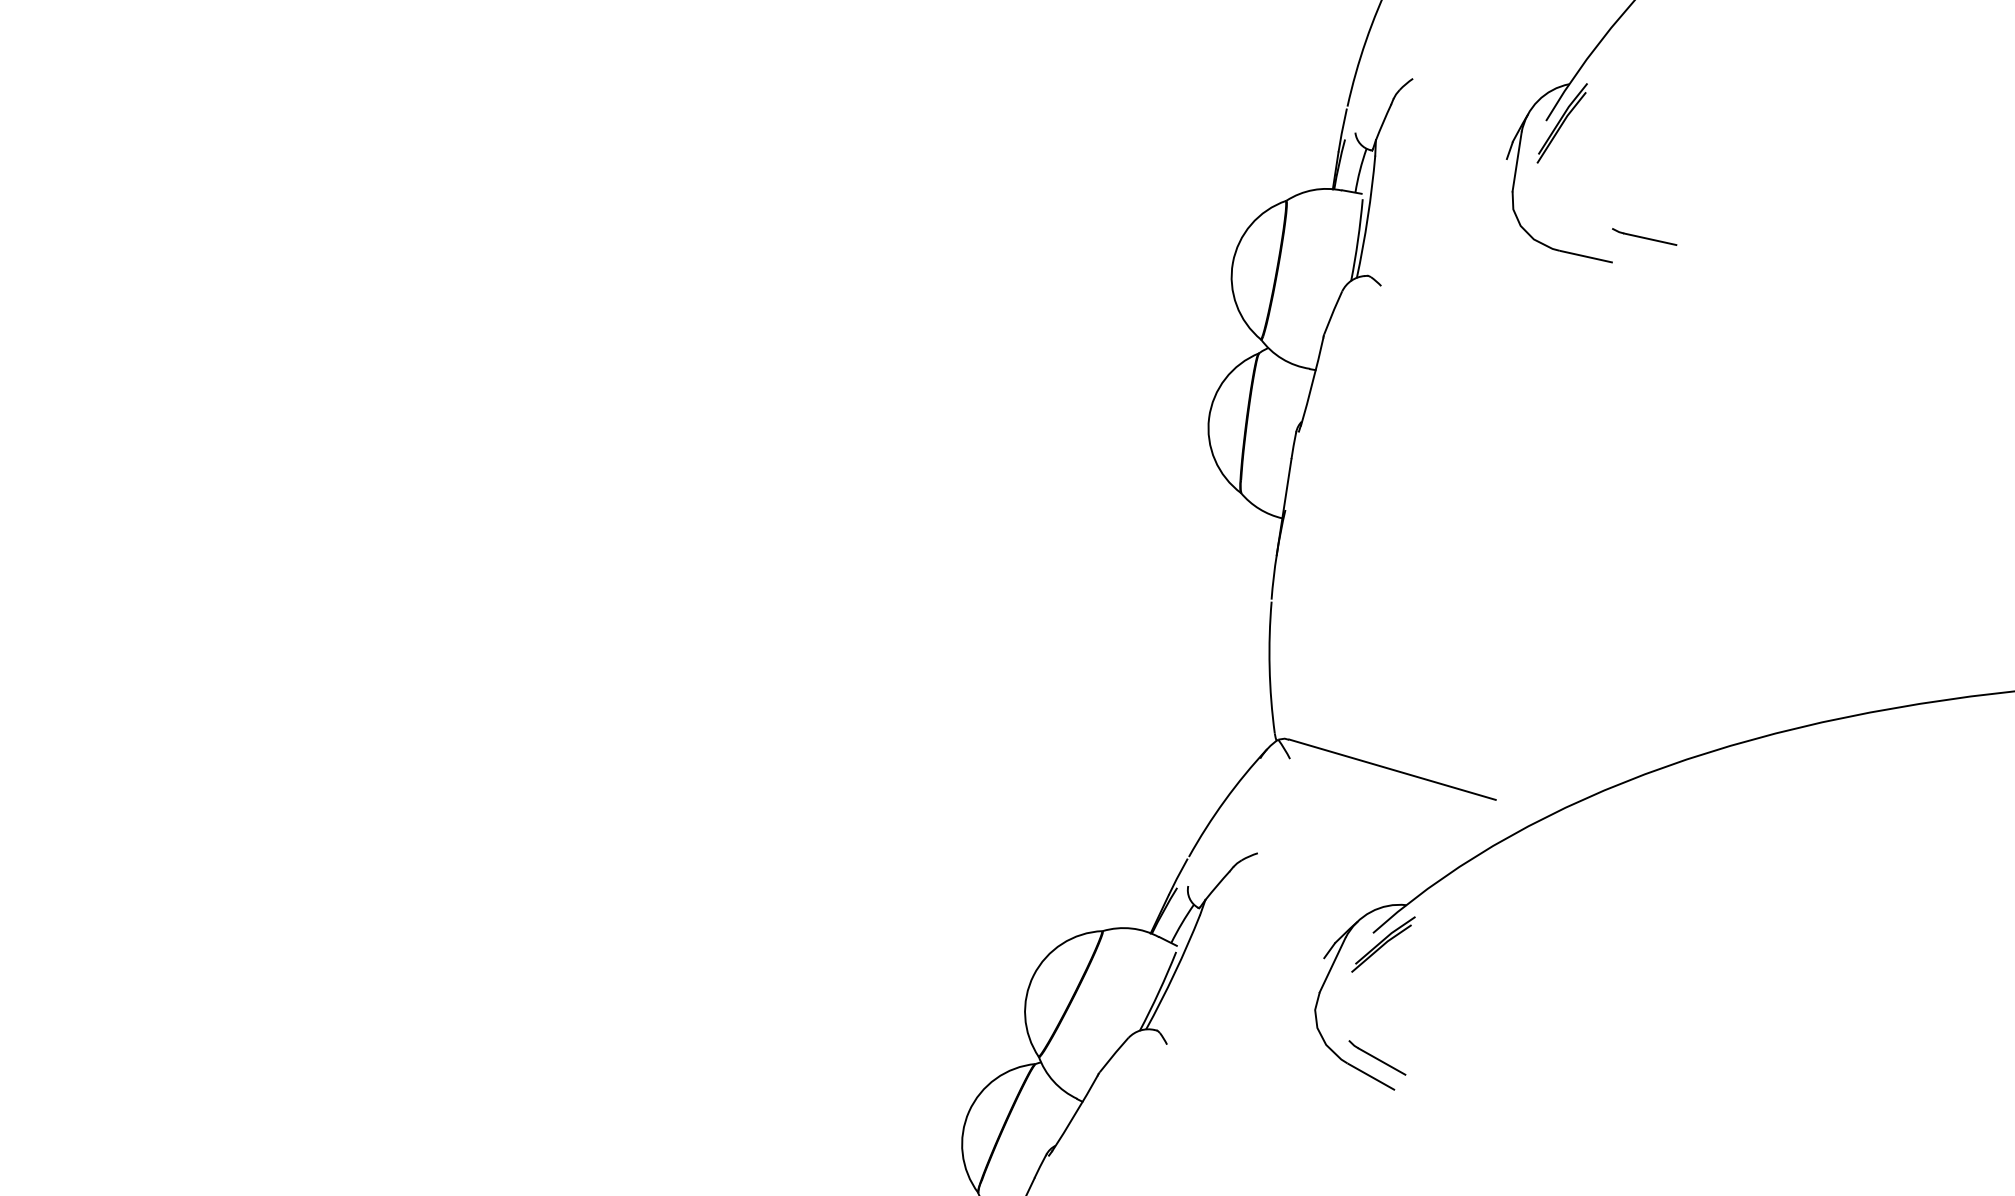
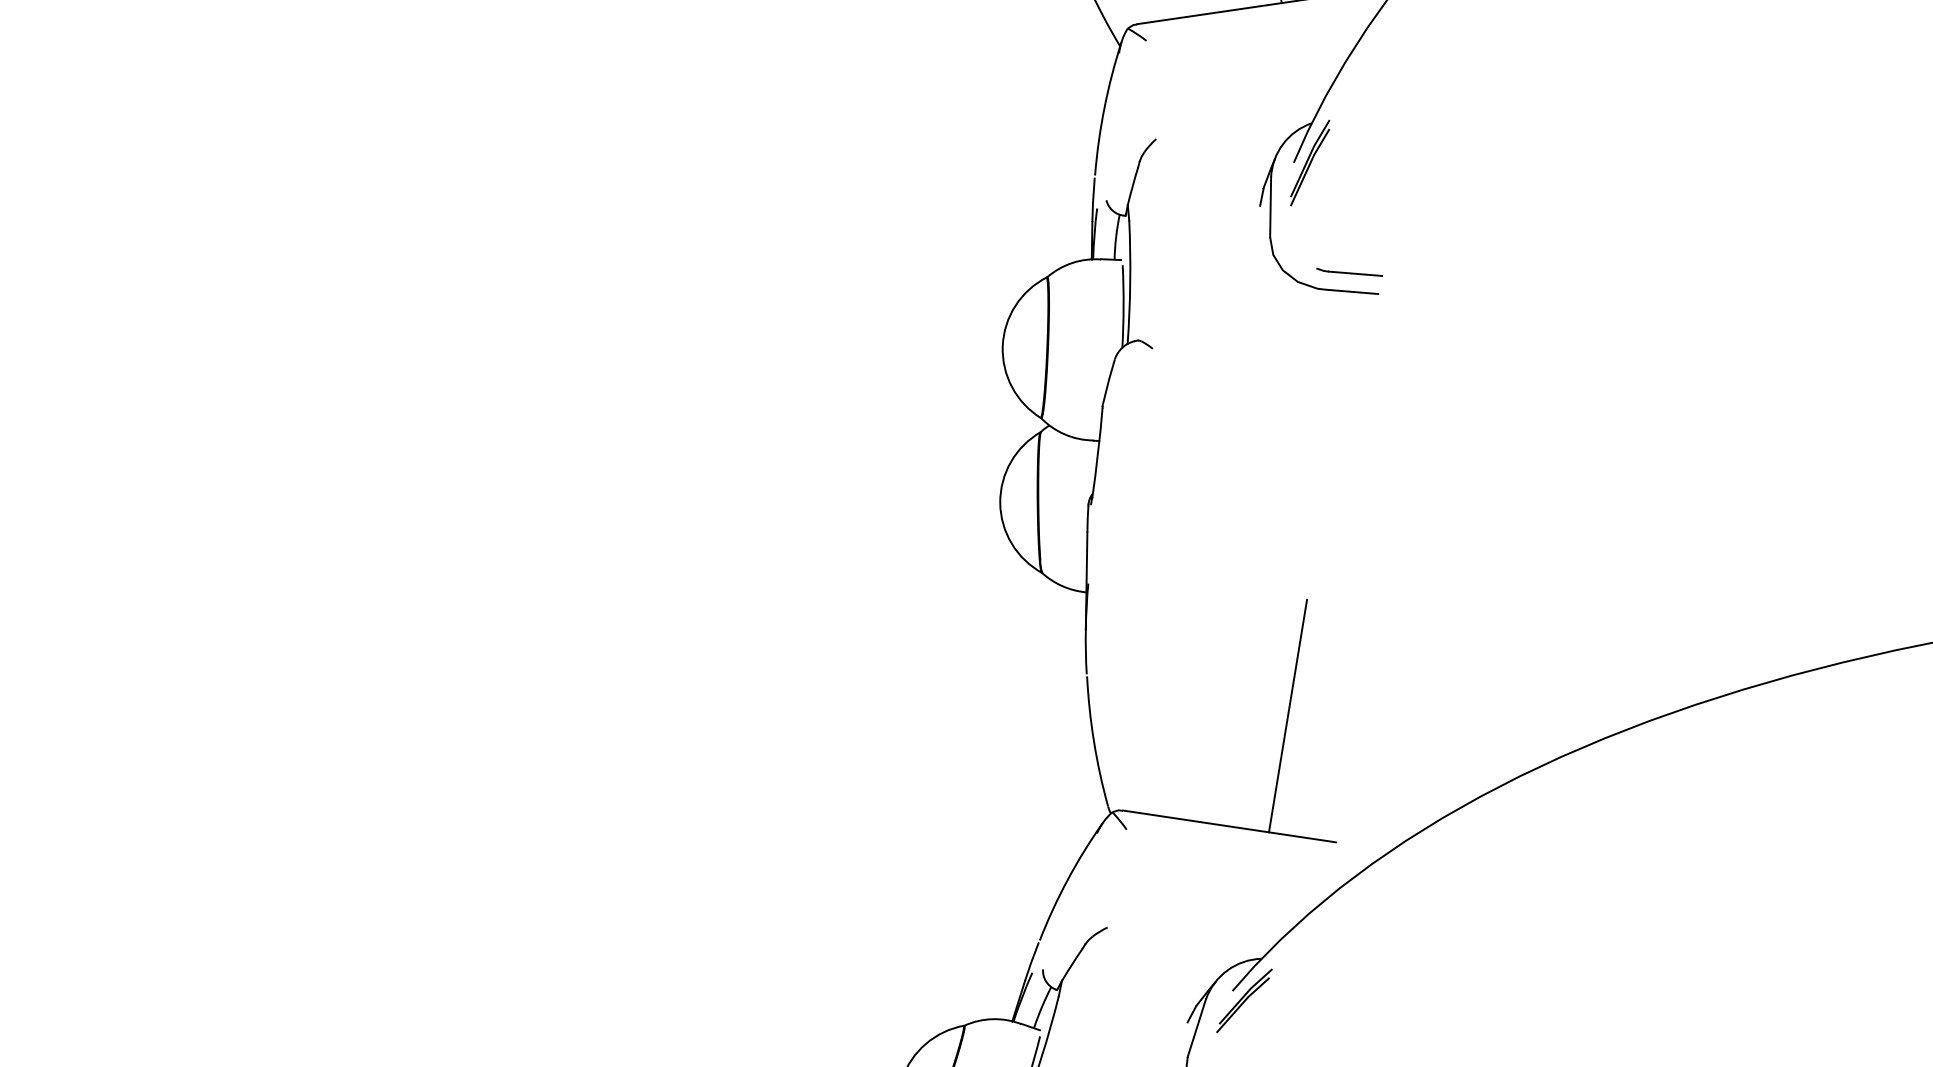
part: (1644, 236) -> (1349, 271), moved
line: (1464, 667) -> (1287, 715), added

